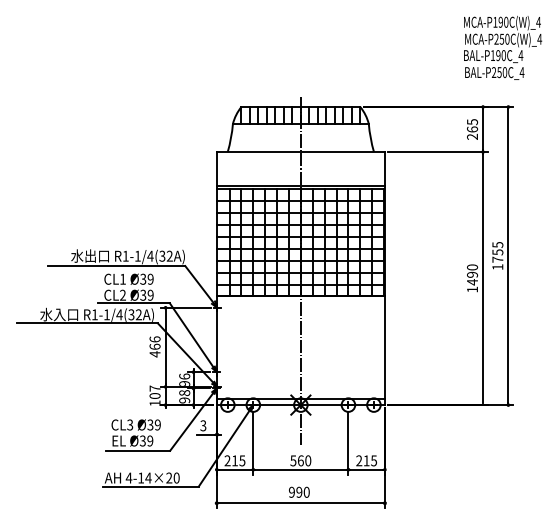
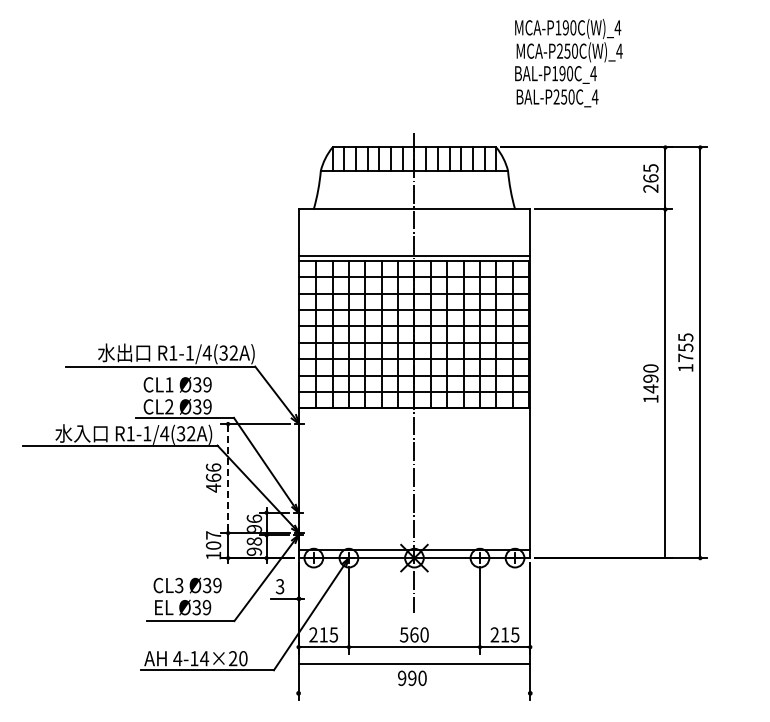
text: (502, 47) -> (568, 62), moved
line: (165, 347) -> (228, 478), solid -> dashed
line: (300, 503) -> (414, 664), moved

